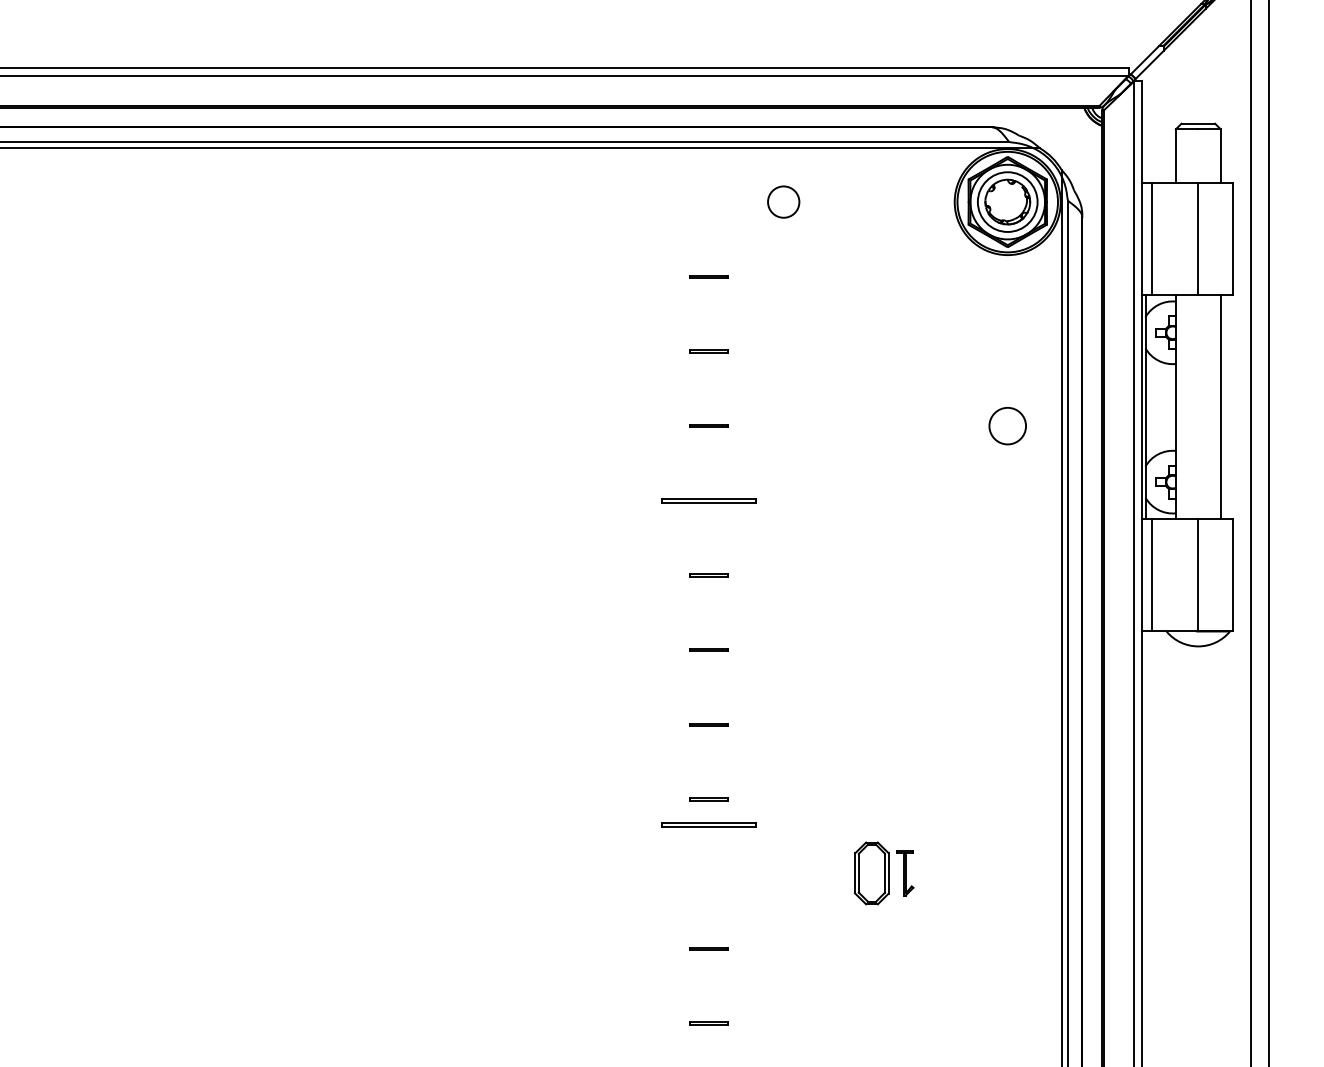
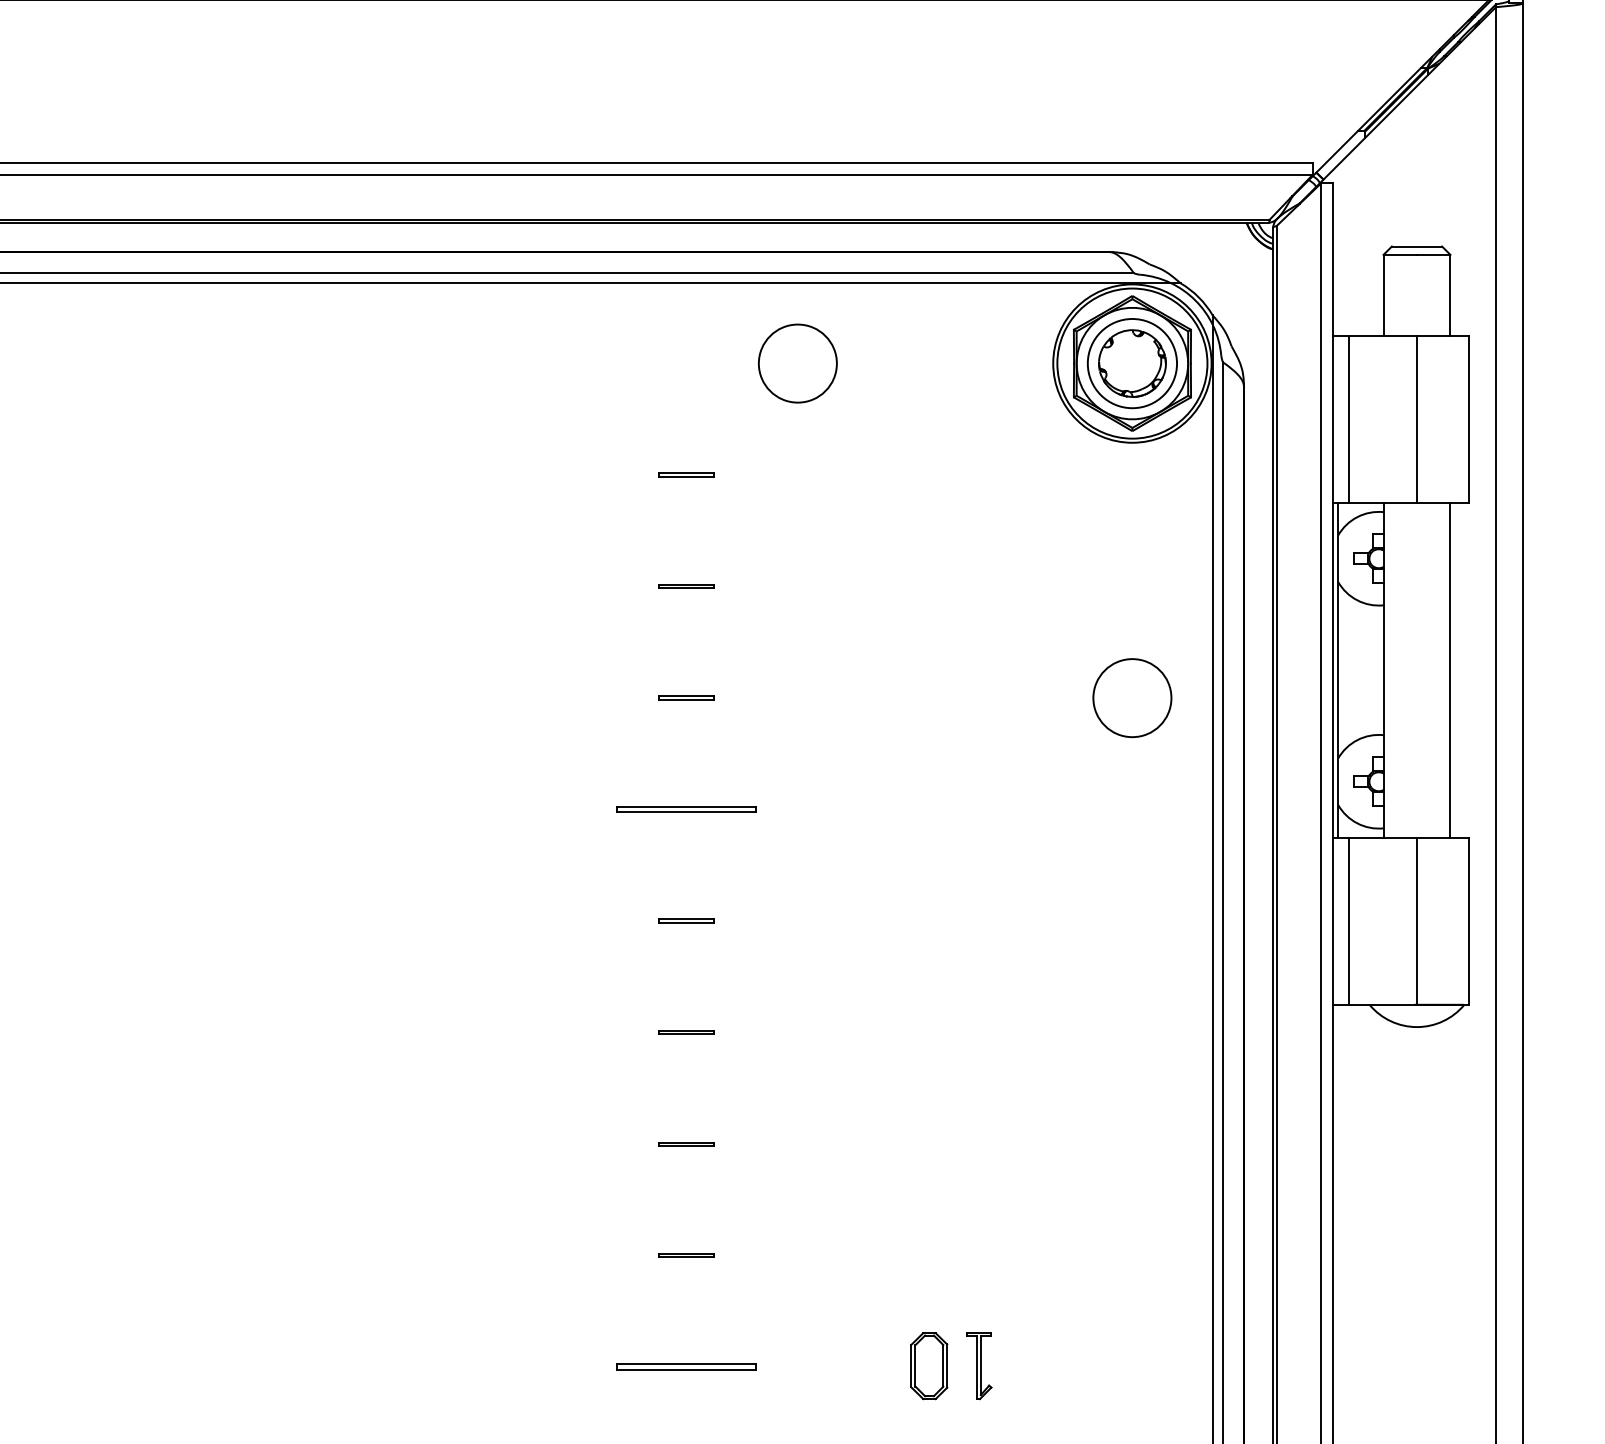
circle: (783, 201) -> (797, 362), size x1.67
circle: (1007, 426) -> (1132, 698), size x1.43
part: (708, 824) -> (685, 1366), moved
part: (871, 873) -> (928, 1366), size x0.71

